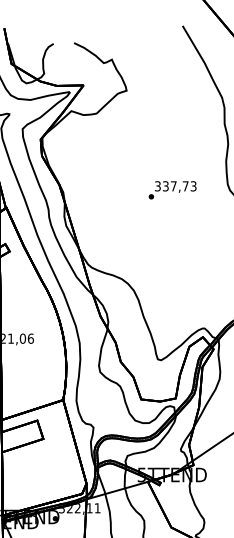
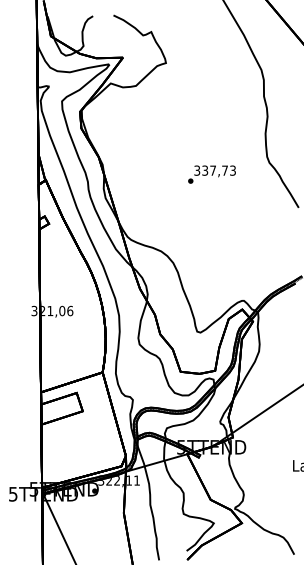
text: (172, 190) -> (211, 174), moved

